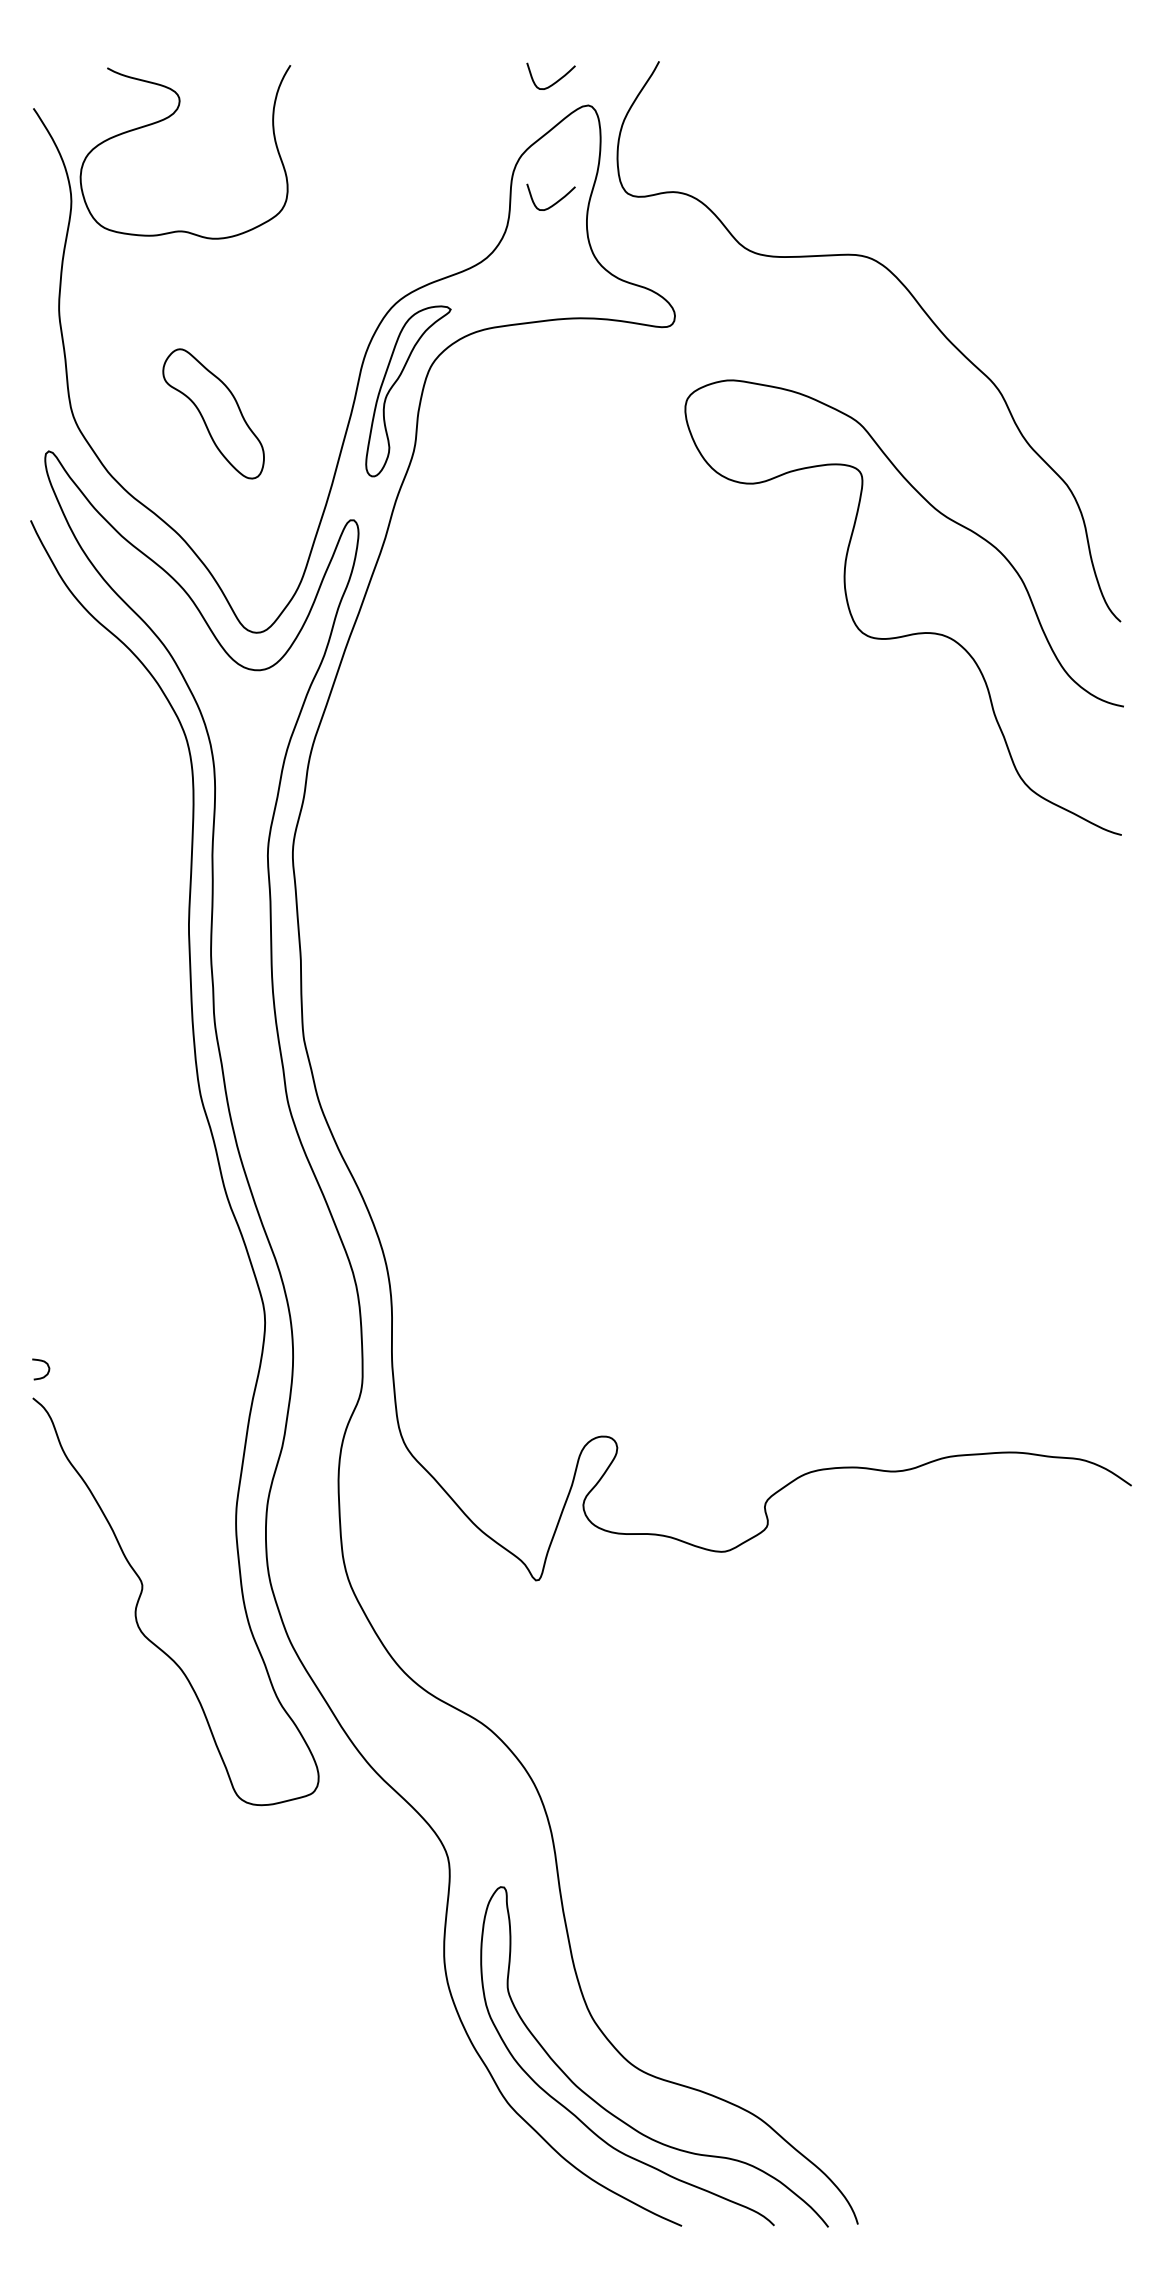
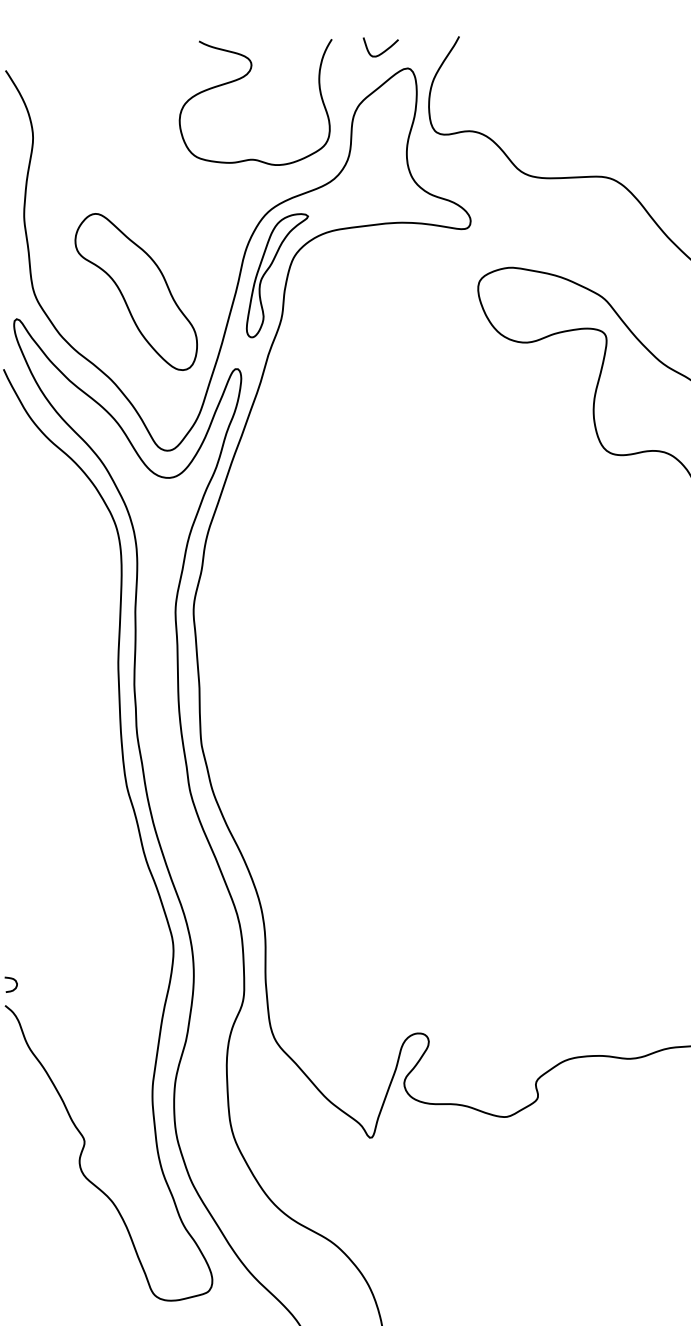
curve: (168, 118) -> (243, 77), moved
curve: (556, 201) -> (384, 138), removed
part: (213, 413) -> (136, 291), size x1.67

